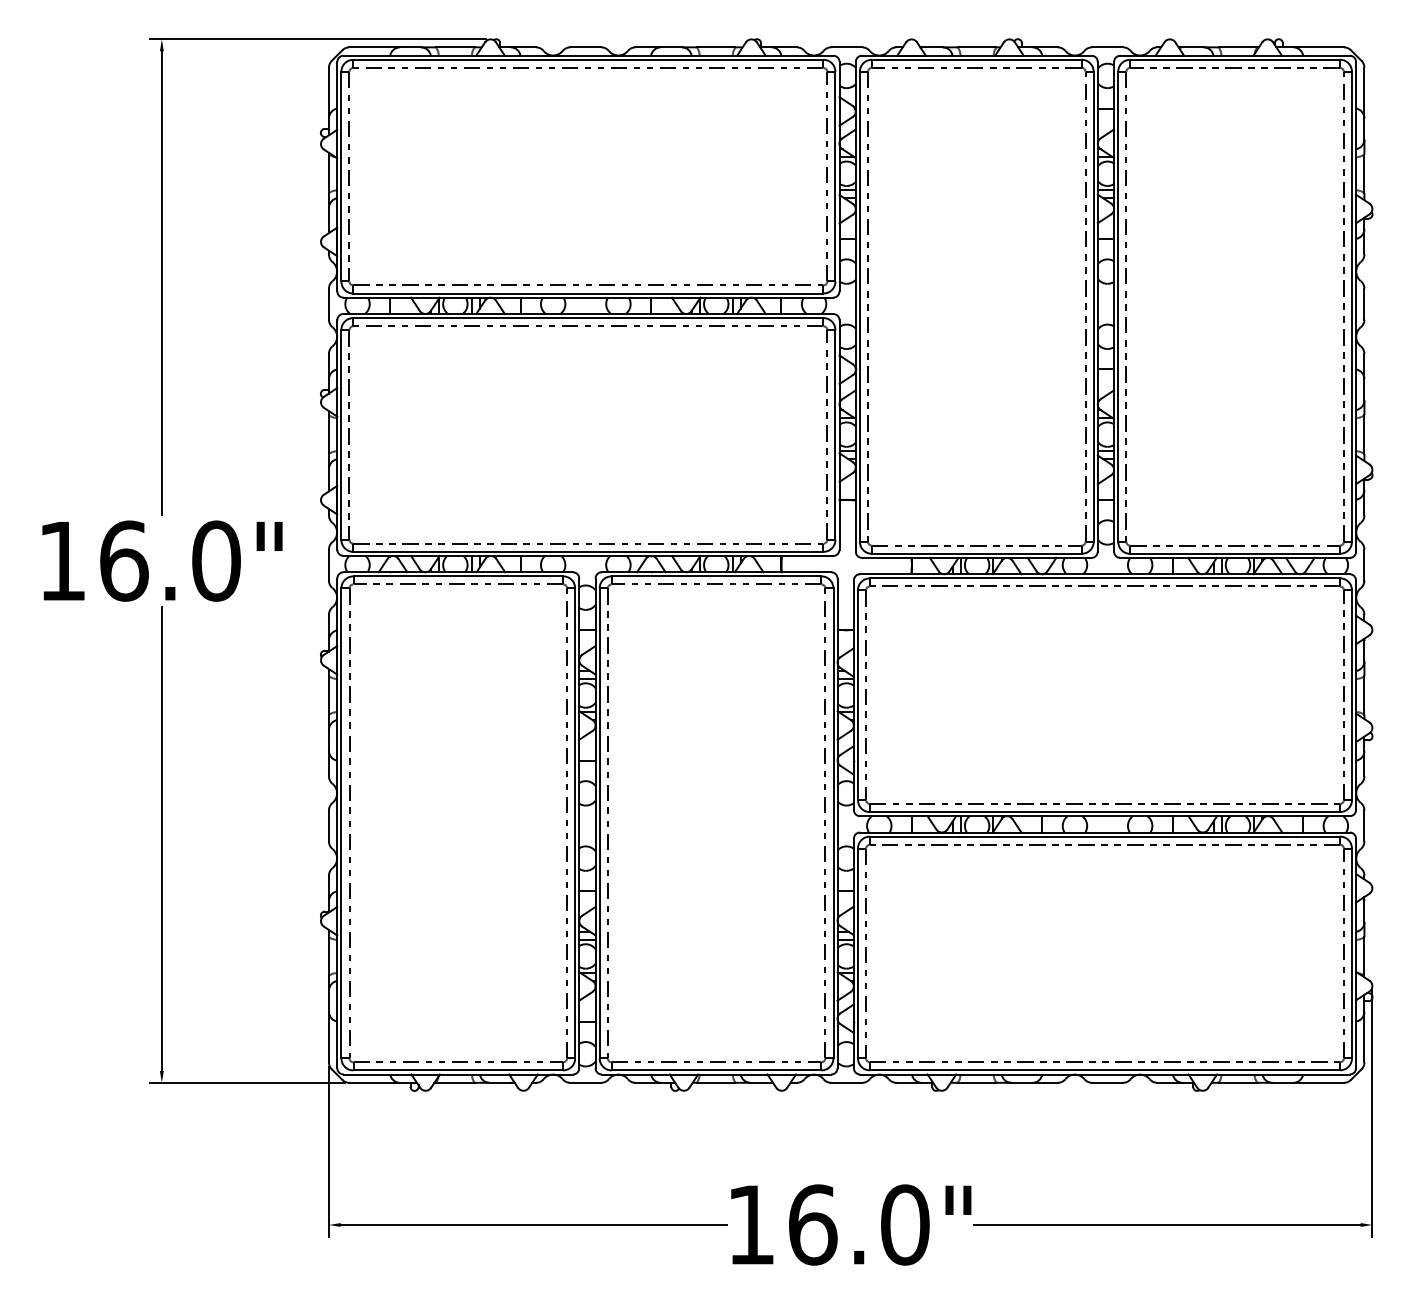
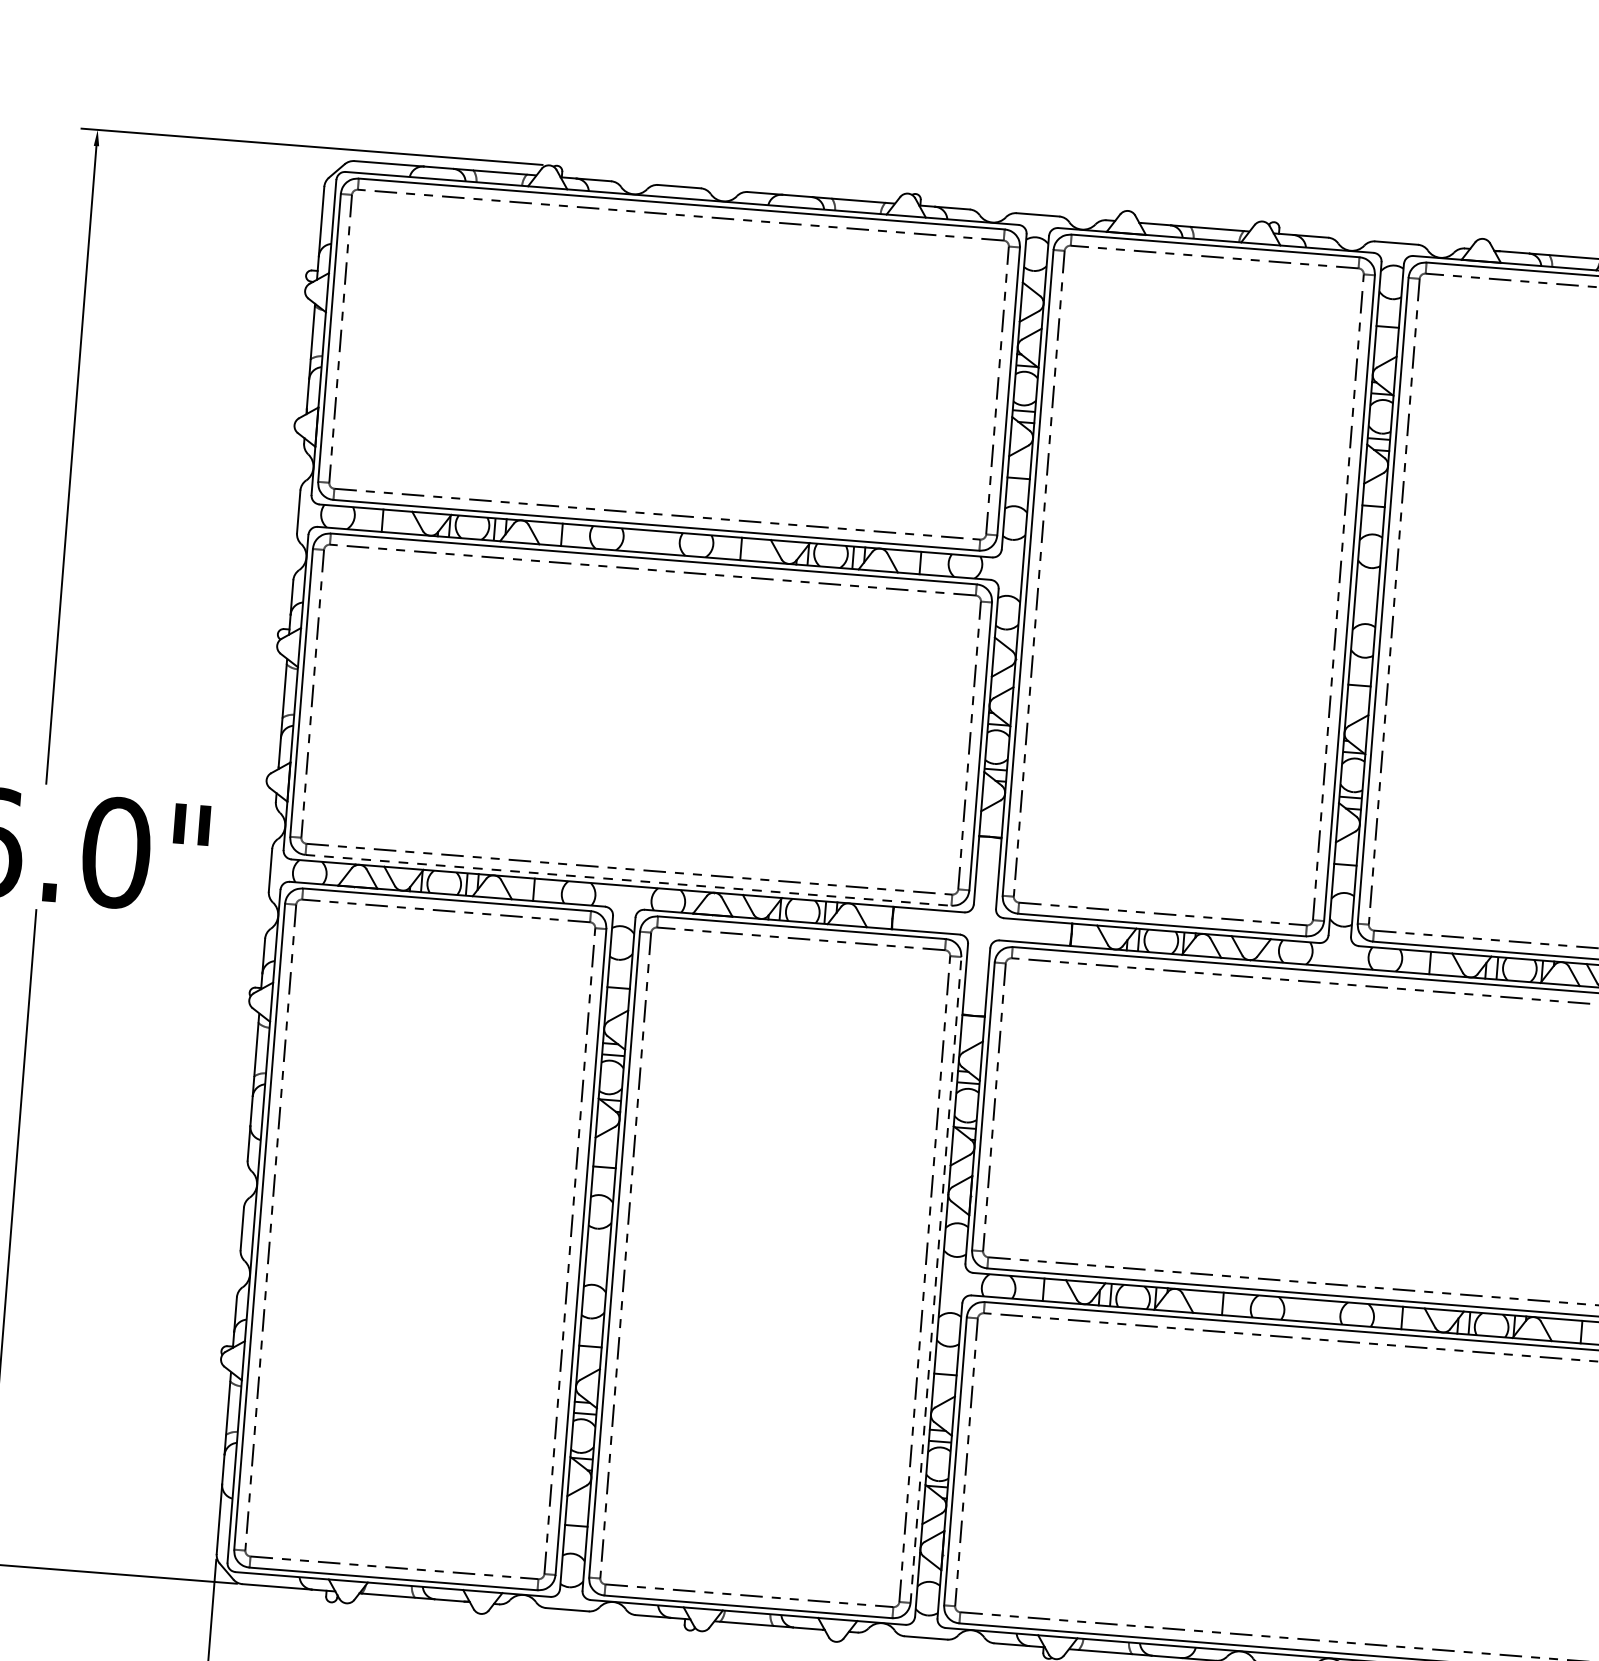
line: (588, 551) -> (628, 879), solid -> dashed
line: (833, 823) -> (935, 1280), solid -> dashed

